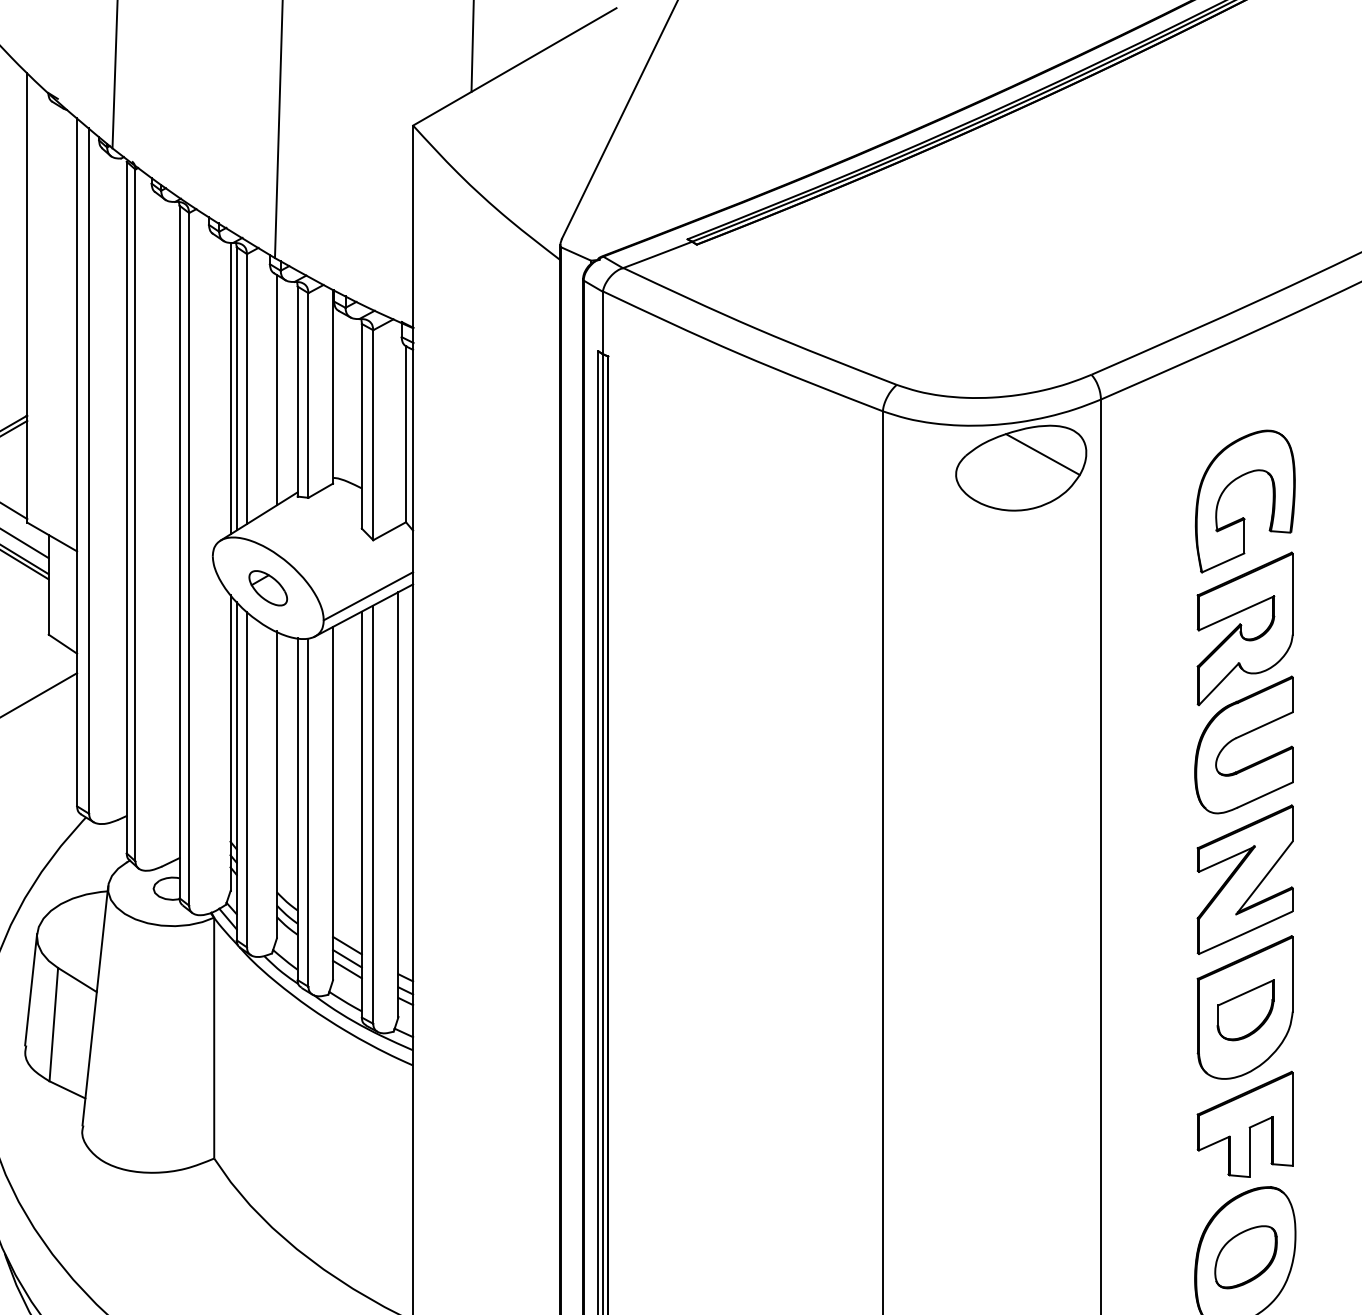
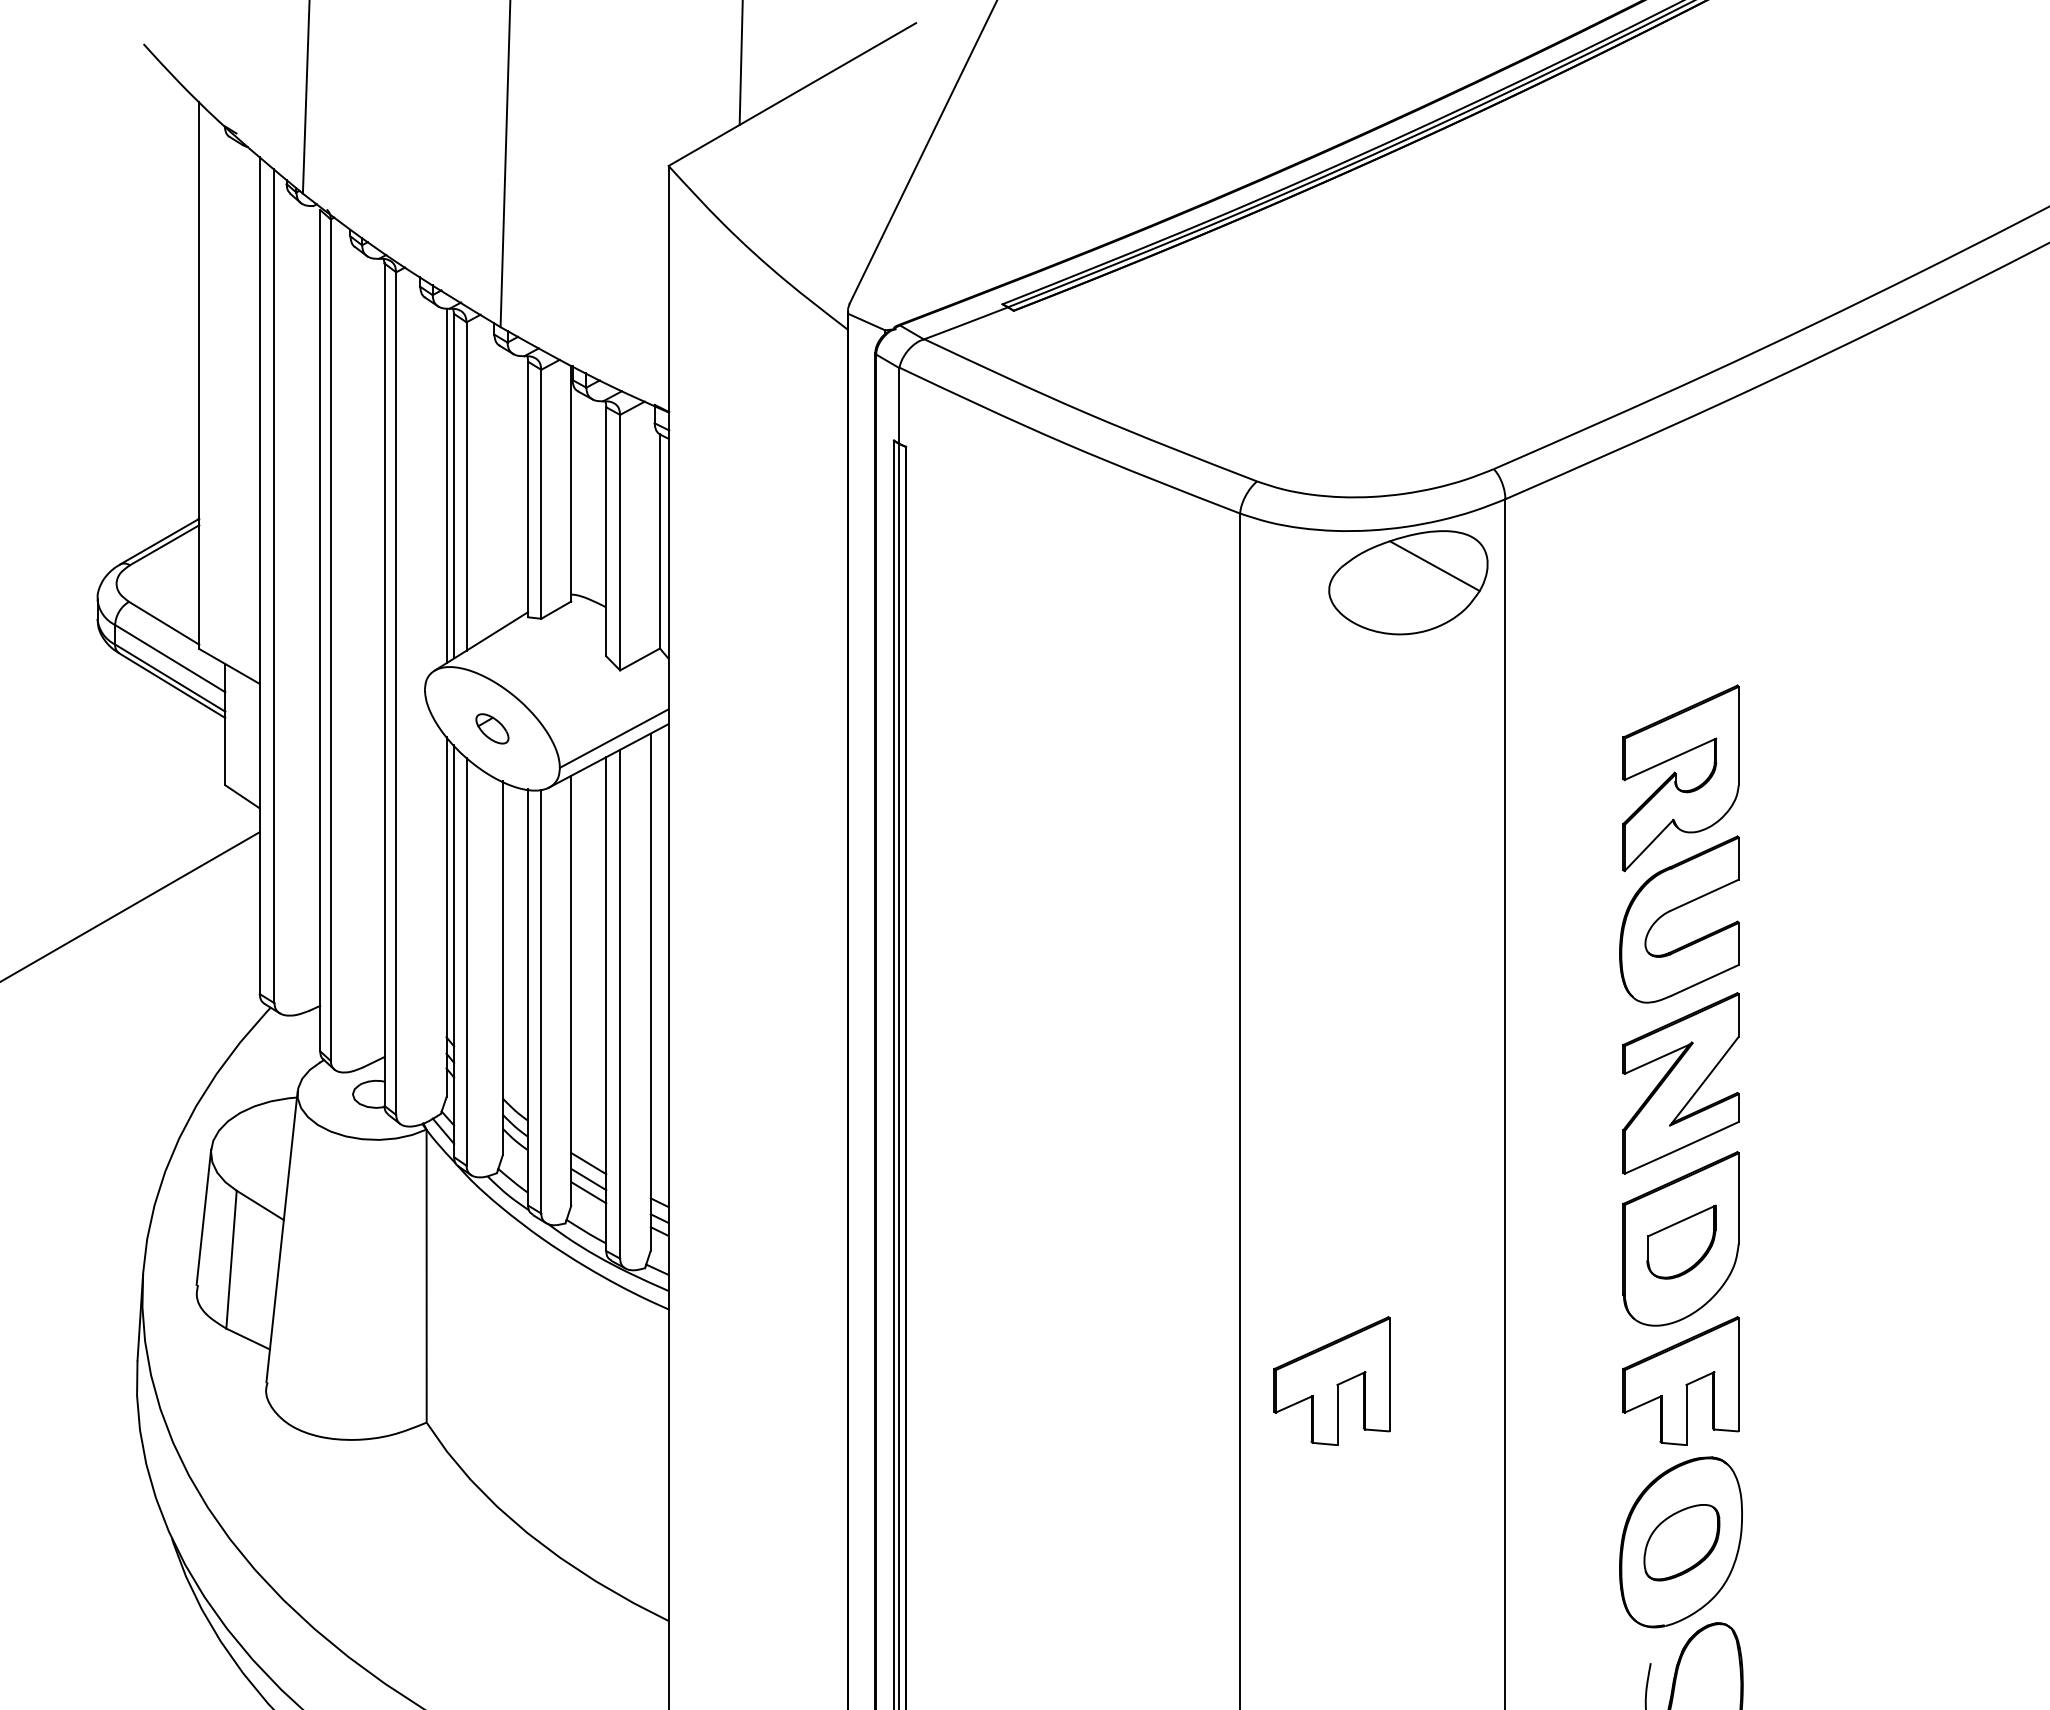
line: (276, 389) -> (502, 487), removed
part: (1243, 517) -> (1678, 642), removed
part: (268, 587) -> (492, 728), size x0.7
part: (958, 1123) -> (1331, 1380), added

